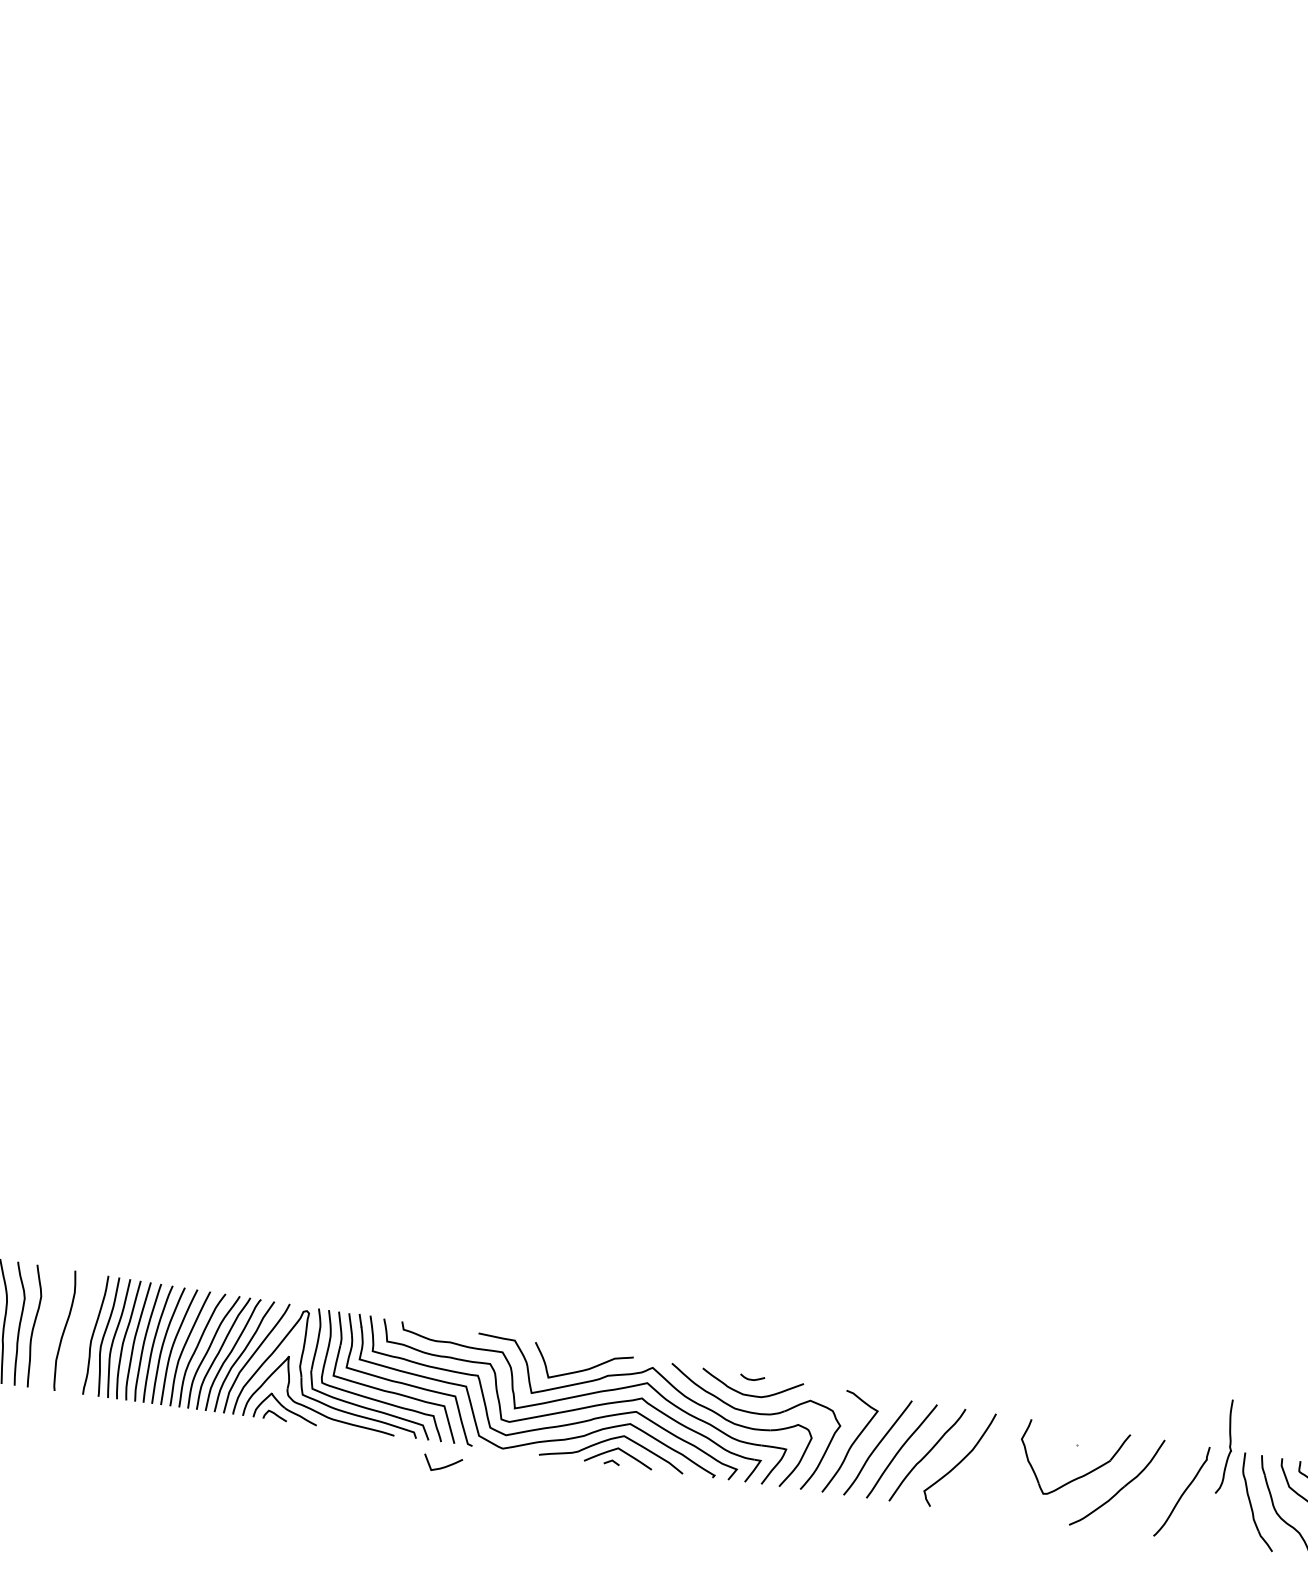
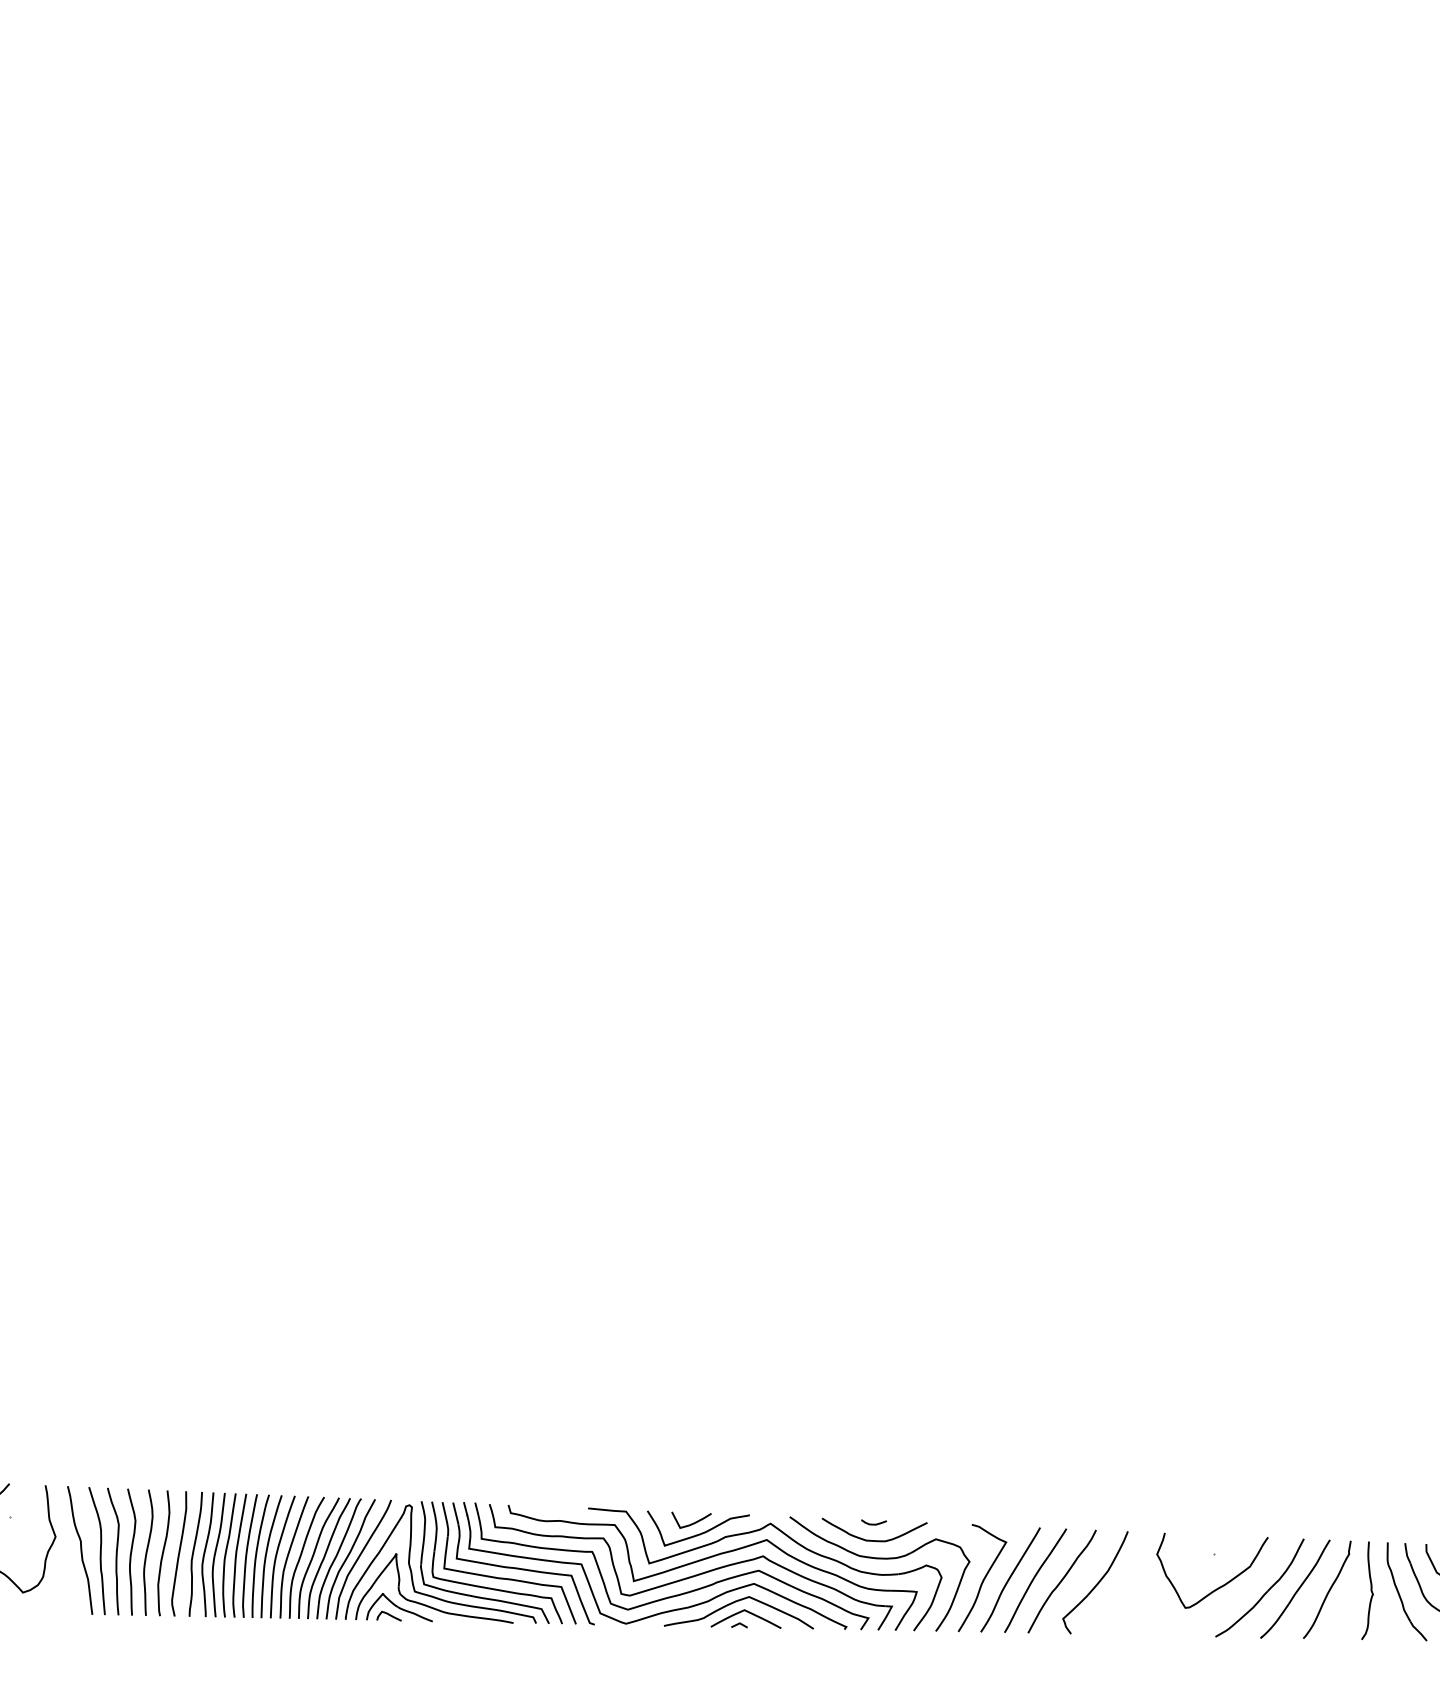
curve: (49, 1328) -> (147, 1552), added
curve: (80, 1332) -> (179, 1553), added
curve: (1229, 1446) -> (1370, 1590), moved
curve: (444, 1466) -> (693, 1522), moved
part: (1151, 1487) -> (1295, 1588), added

